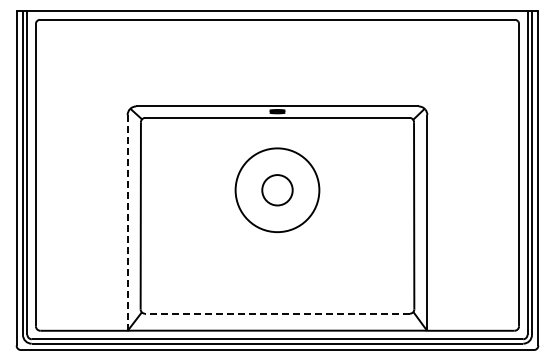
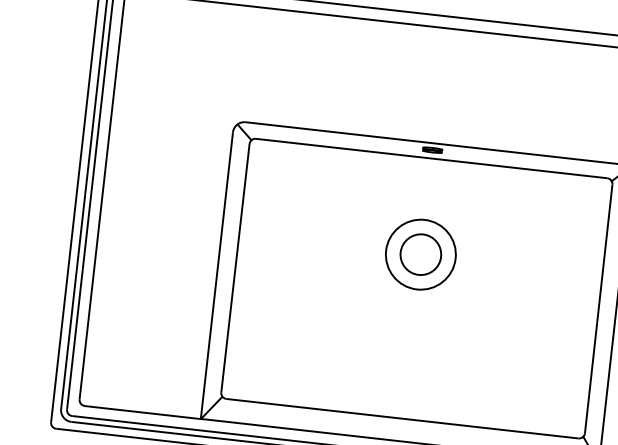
circle: (277, 190) -> (420, 254), size x0.62
line: (127, 222) -> (216, 275), dashed -> solid
line: (277, 313) -> (402, 418), dashed -> solid

